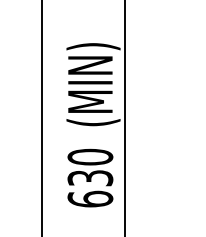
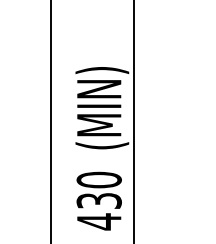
text: (89, 198) -> (98, 221), 630 -> 430

